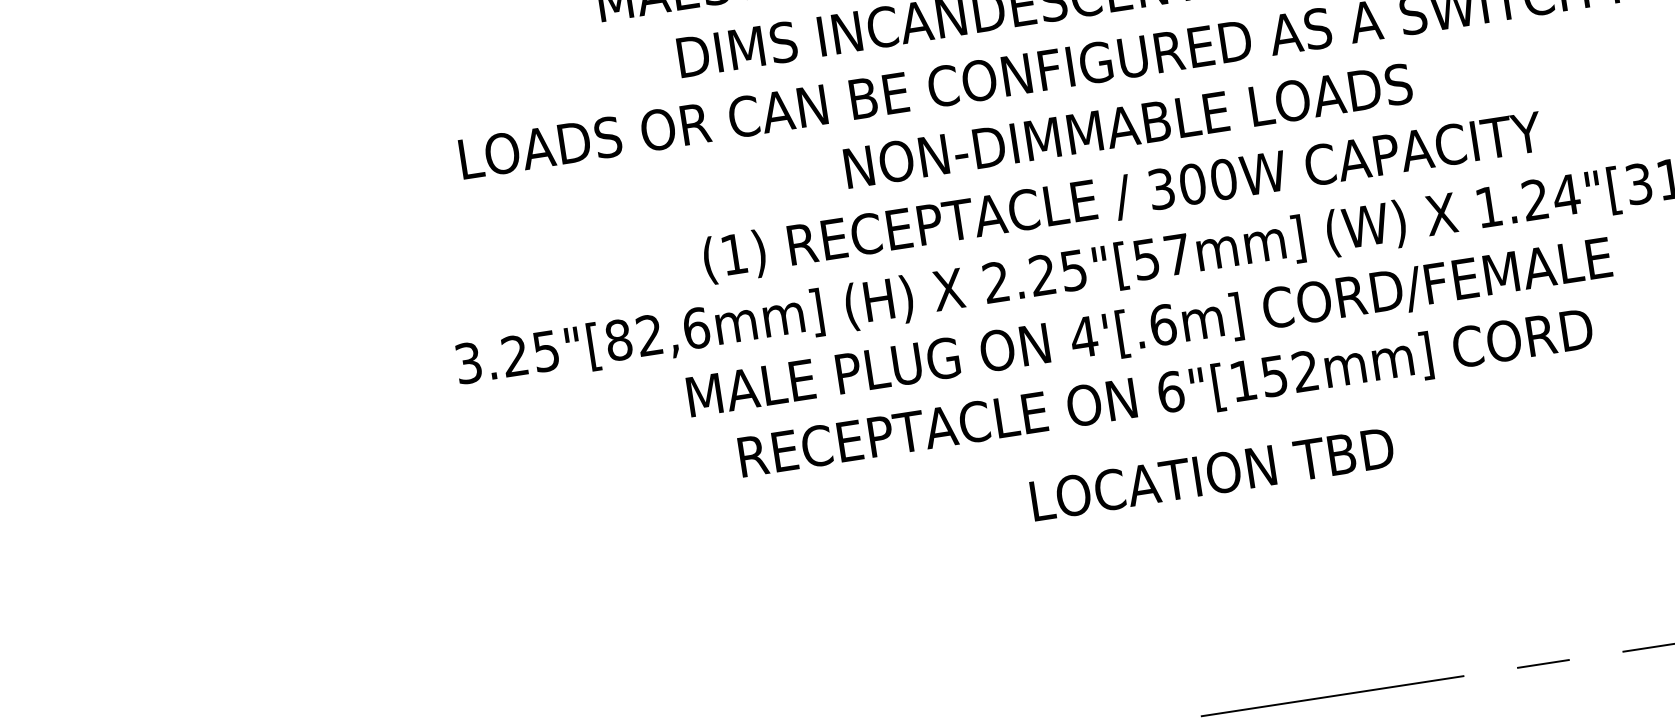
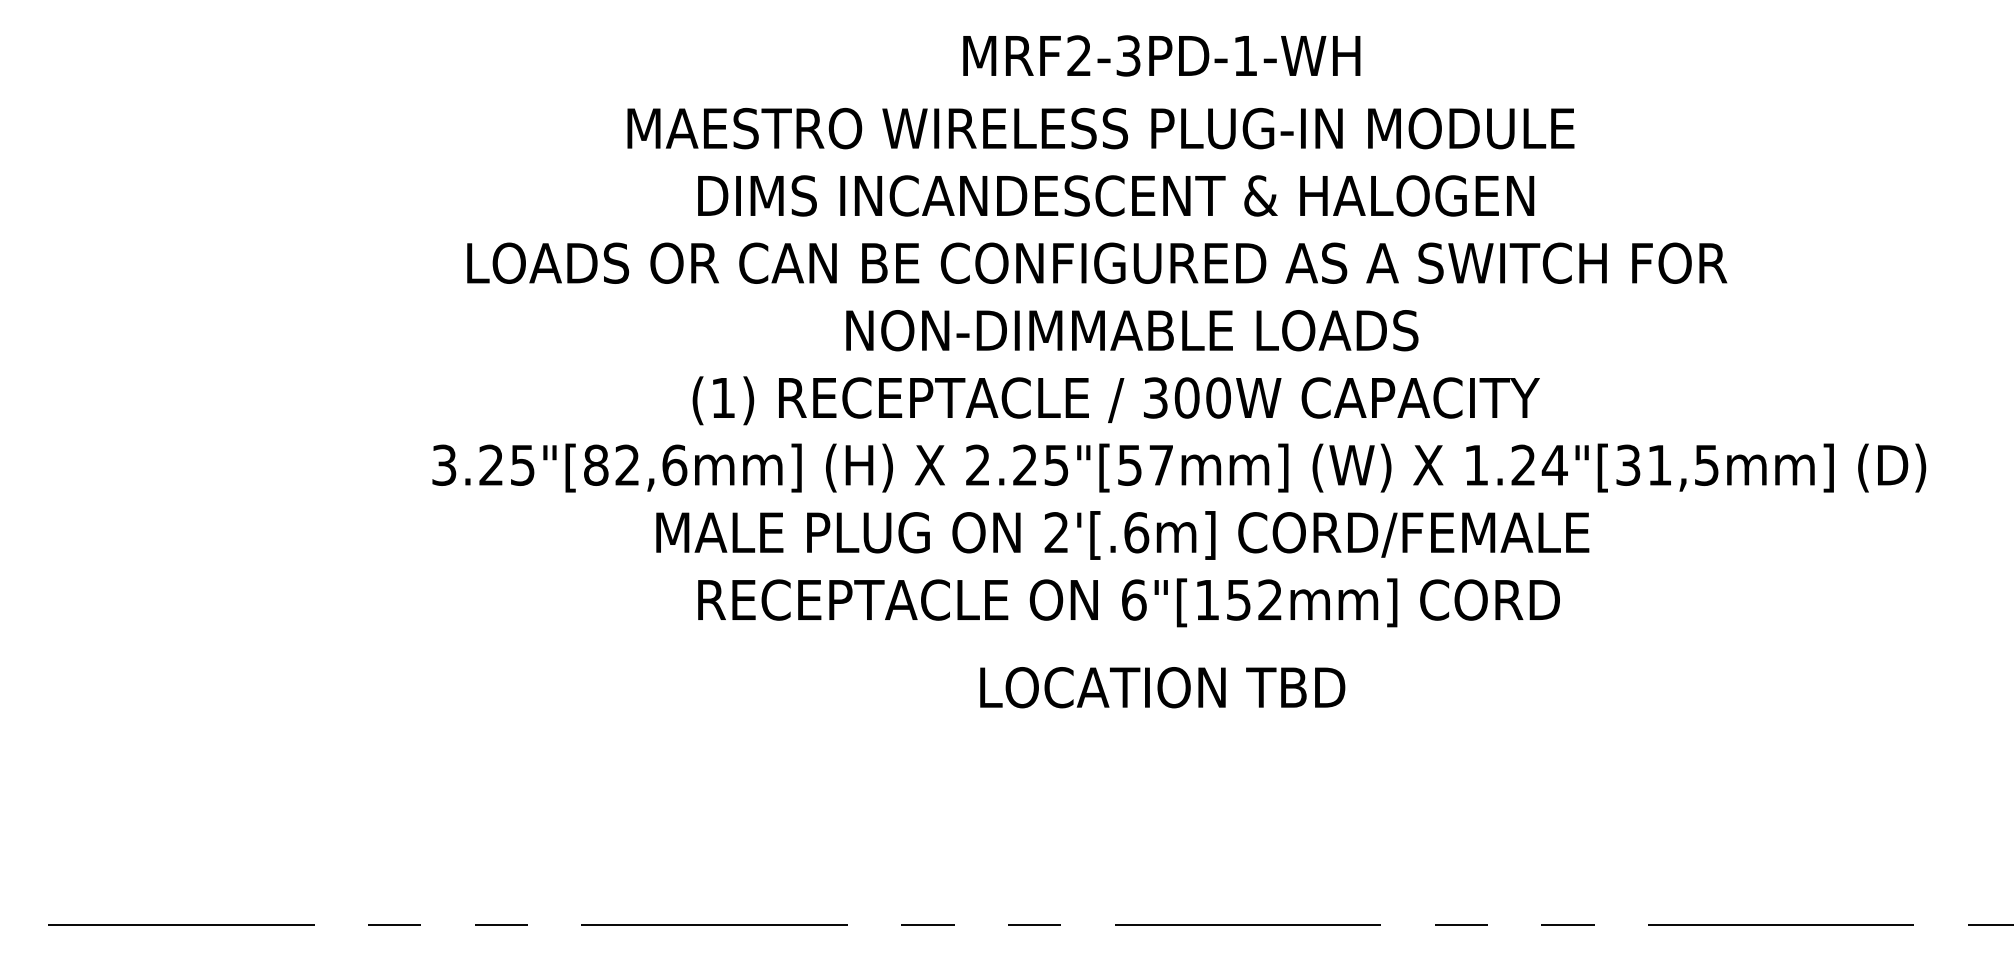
text: (1083, 336) -> (1056, 532), 4'[.6m] -> 2'[.6m]

